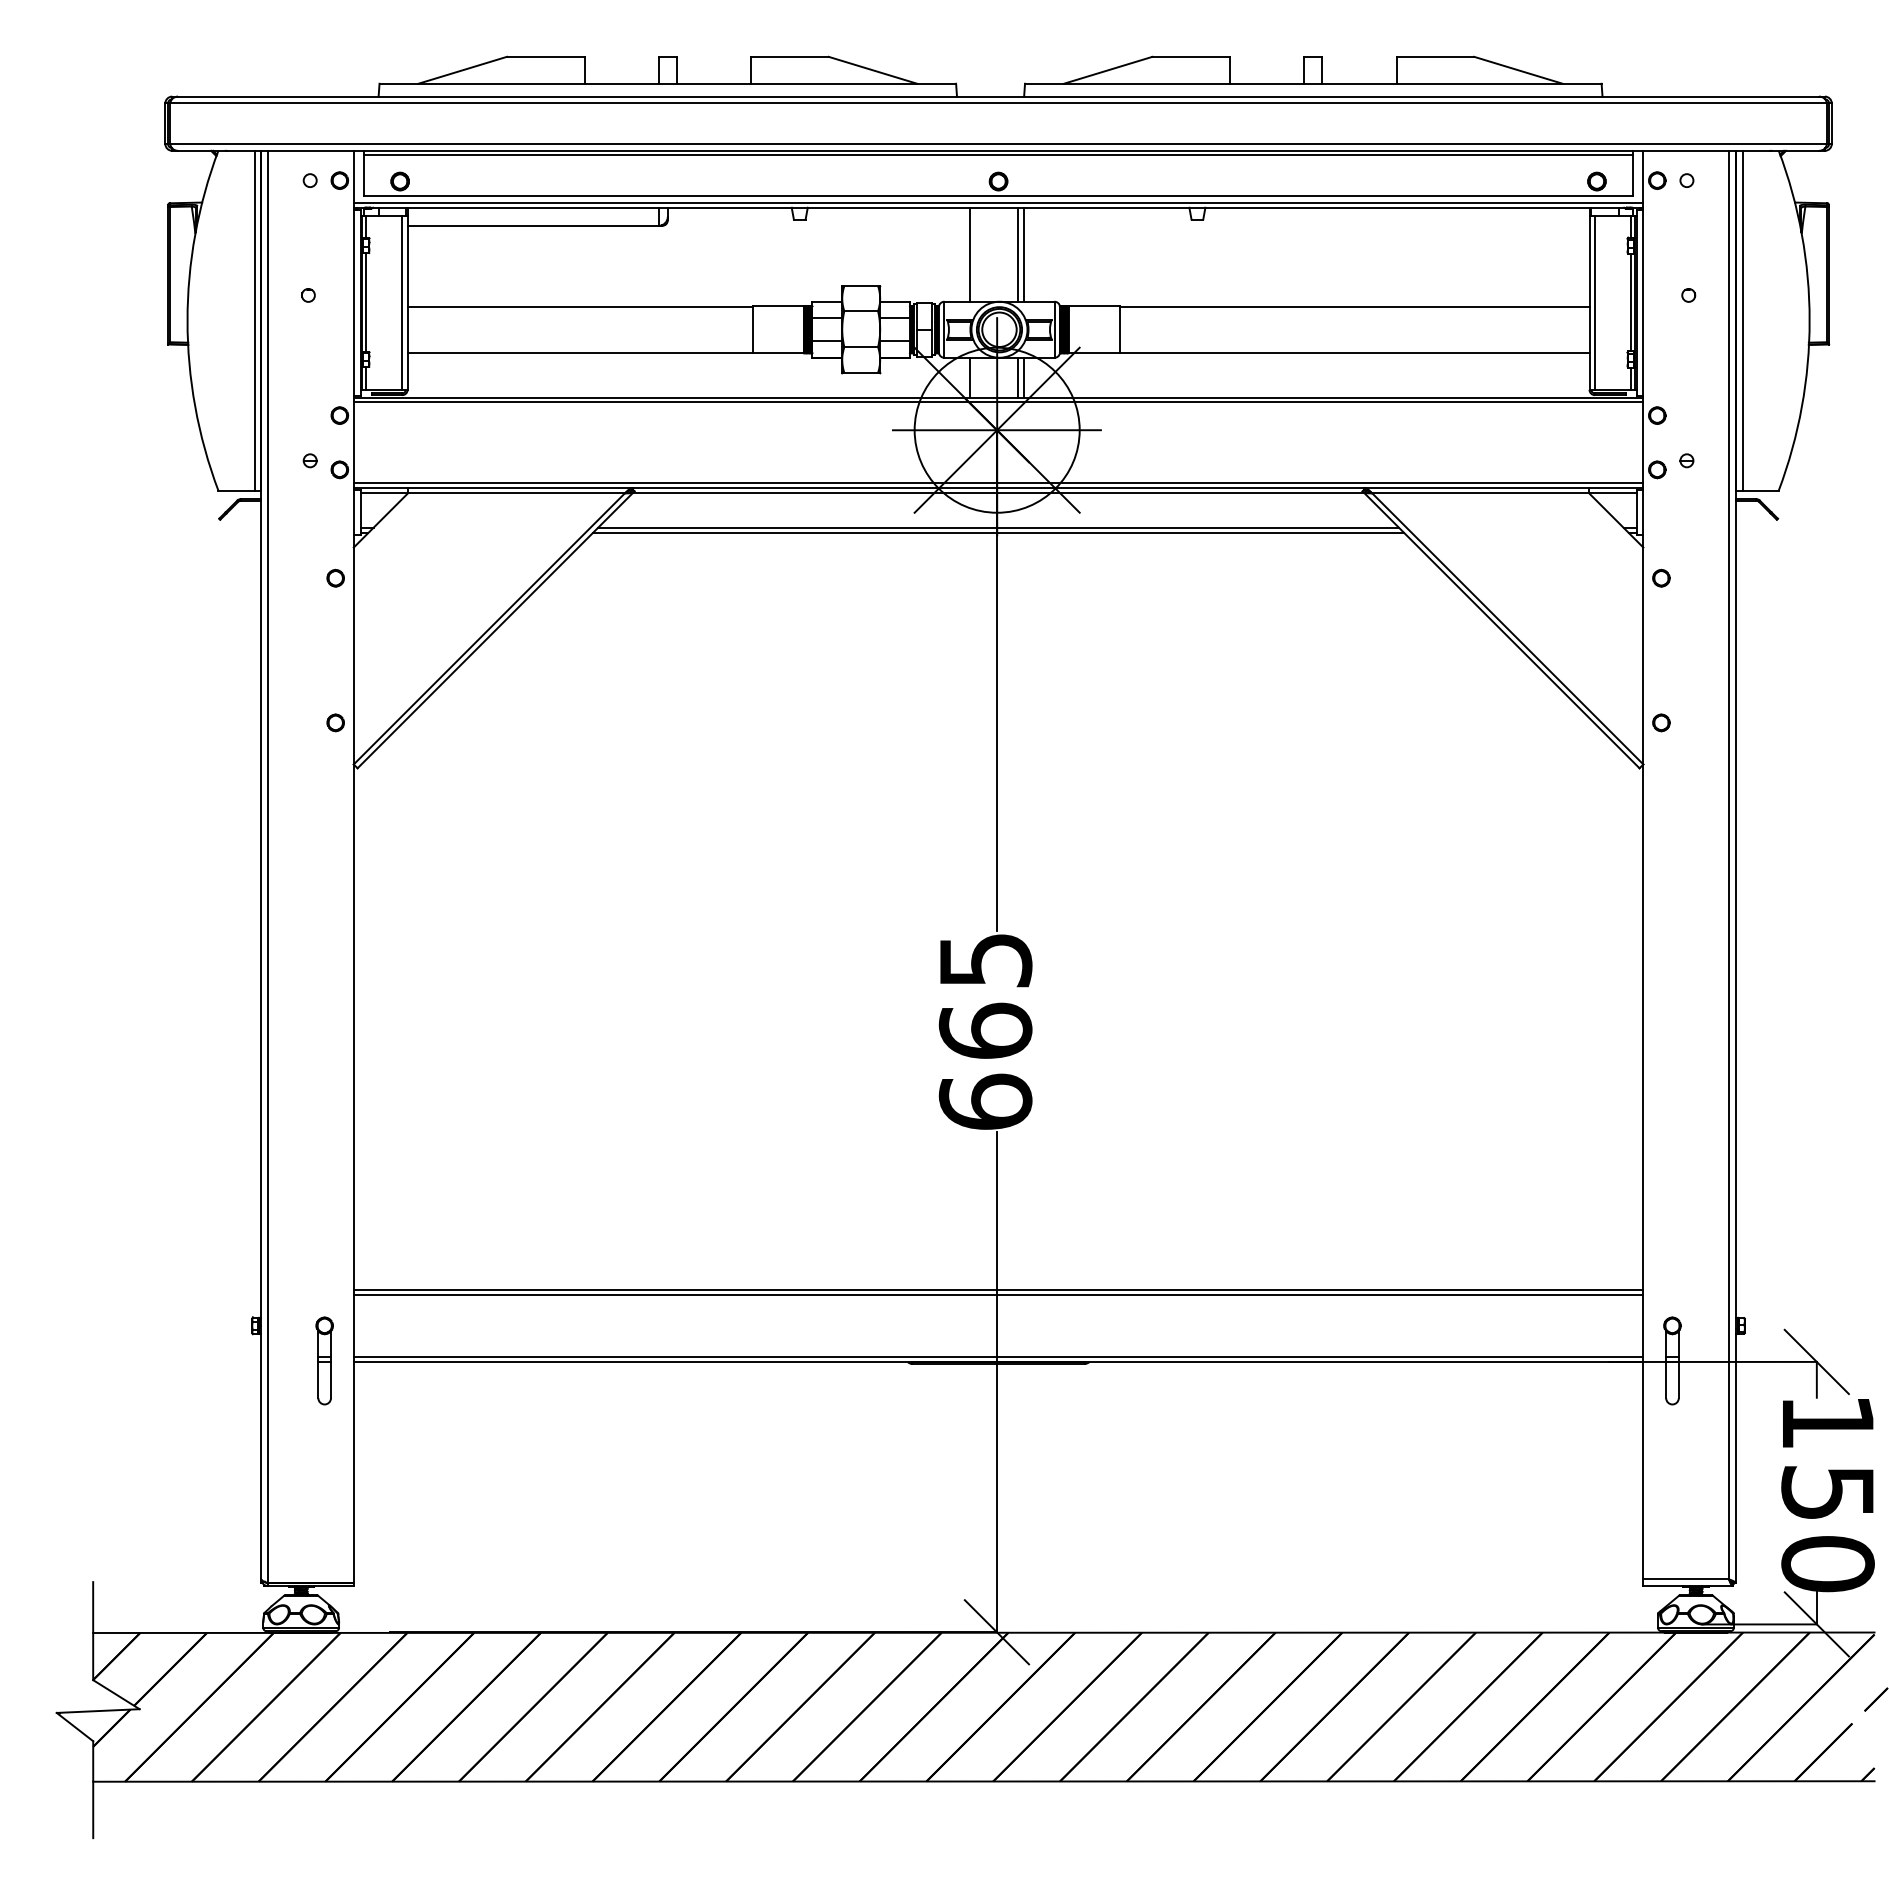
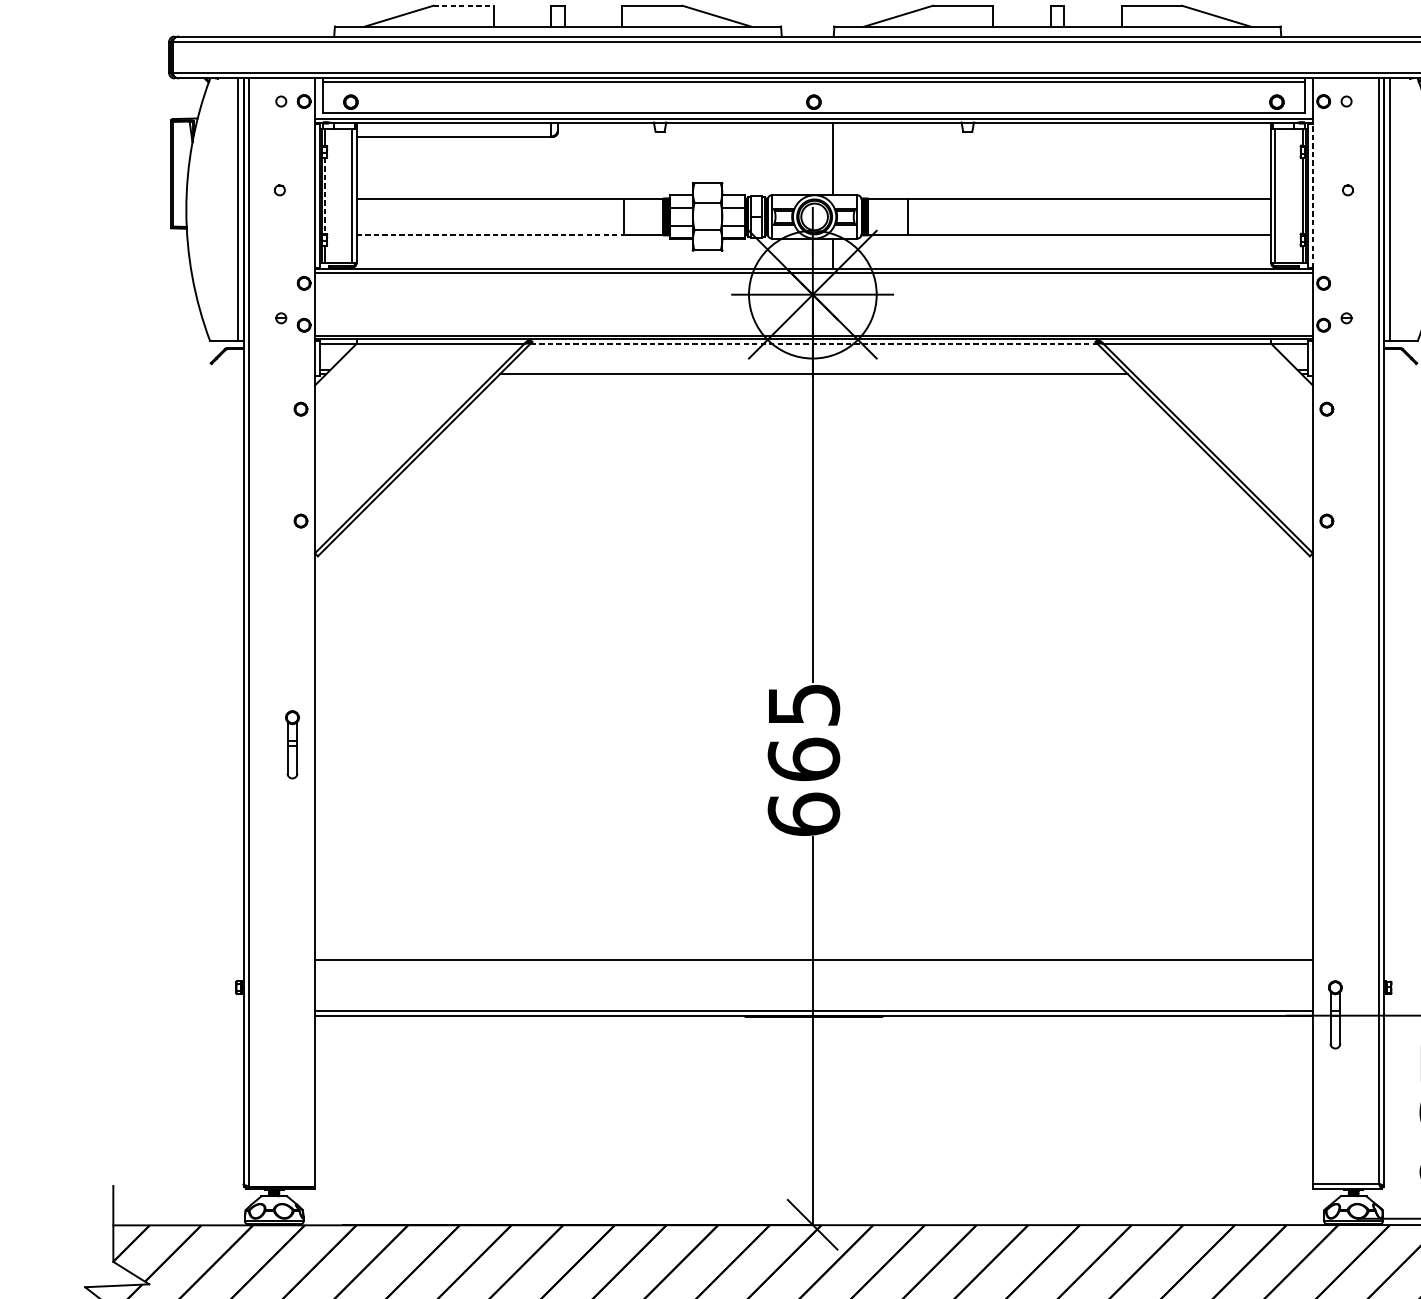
line: (545, 56) -> (463, 5), solid -> dashed
line: (969, 254) -> (791, 158), removed
line: (1017, 254) -> (828, 158), removed
line: (1643, 302) -> (1312, 195), solid -> dashed
line: (366, 303) -> (324, 196), solid -> dashed
line: (580, 352) -> (490, 234), solid -> dashed
line: (969, 377) -> (791, 253), removed
line: (1017, 377) -> (828, 253), removed
line: (999, 493) -> (814, 343), solid -> dashed
line: (998, 527) -> (813, 369), removed
line: (998, 1295) -> (813, 964), removed
part: (324, 1360) -> (292, 744), moved

